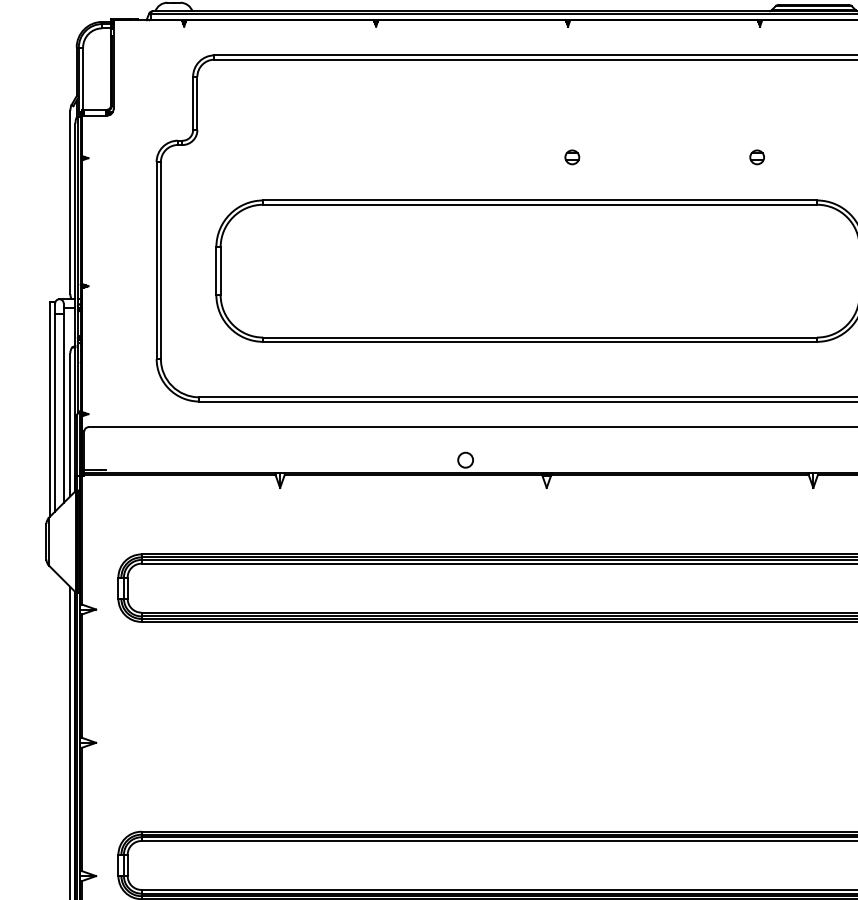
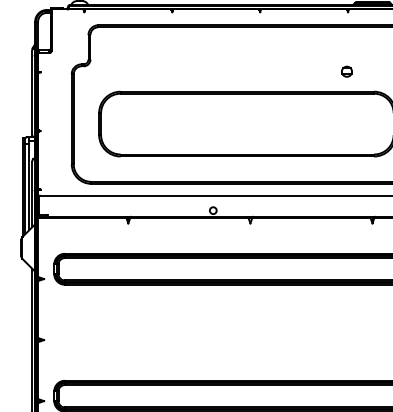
part: (573, 158) -> (262, 72), removed
part: (756, 158) -> (346, 72), size x1.6

